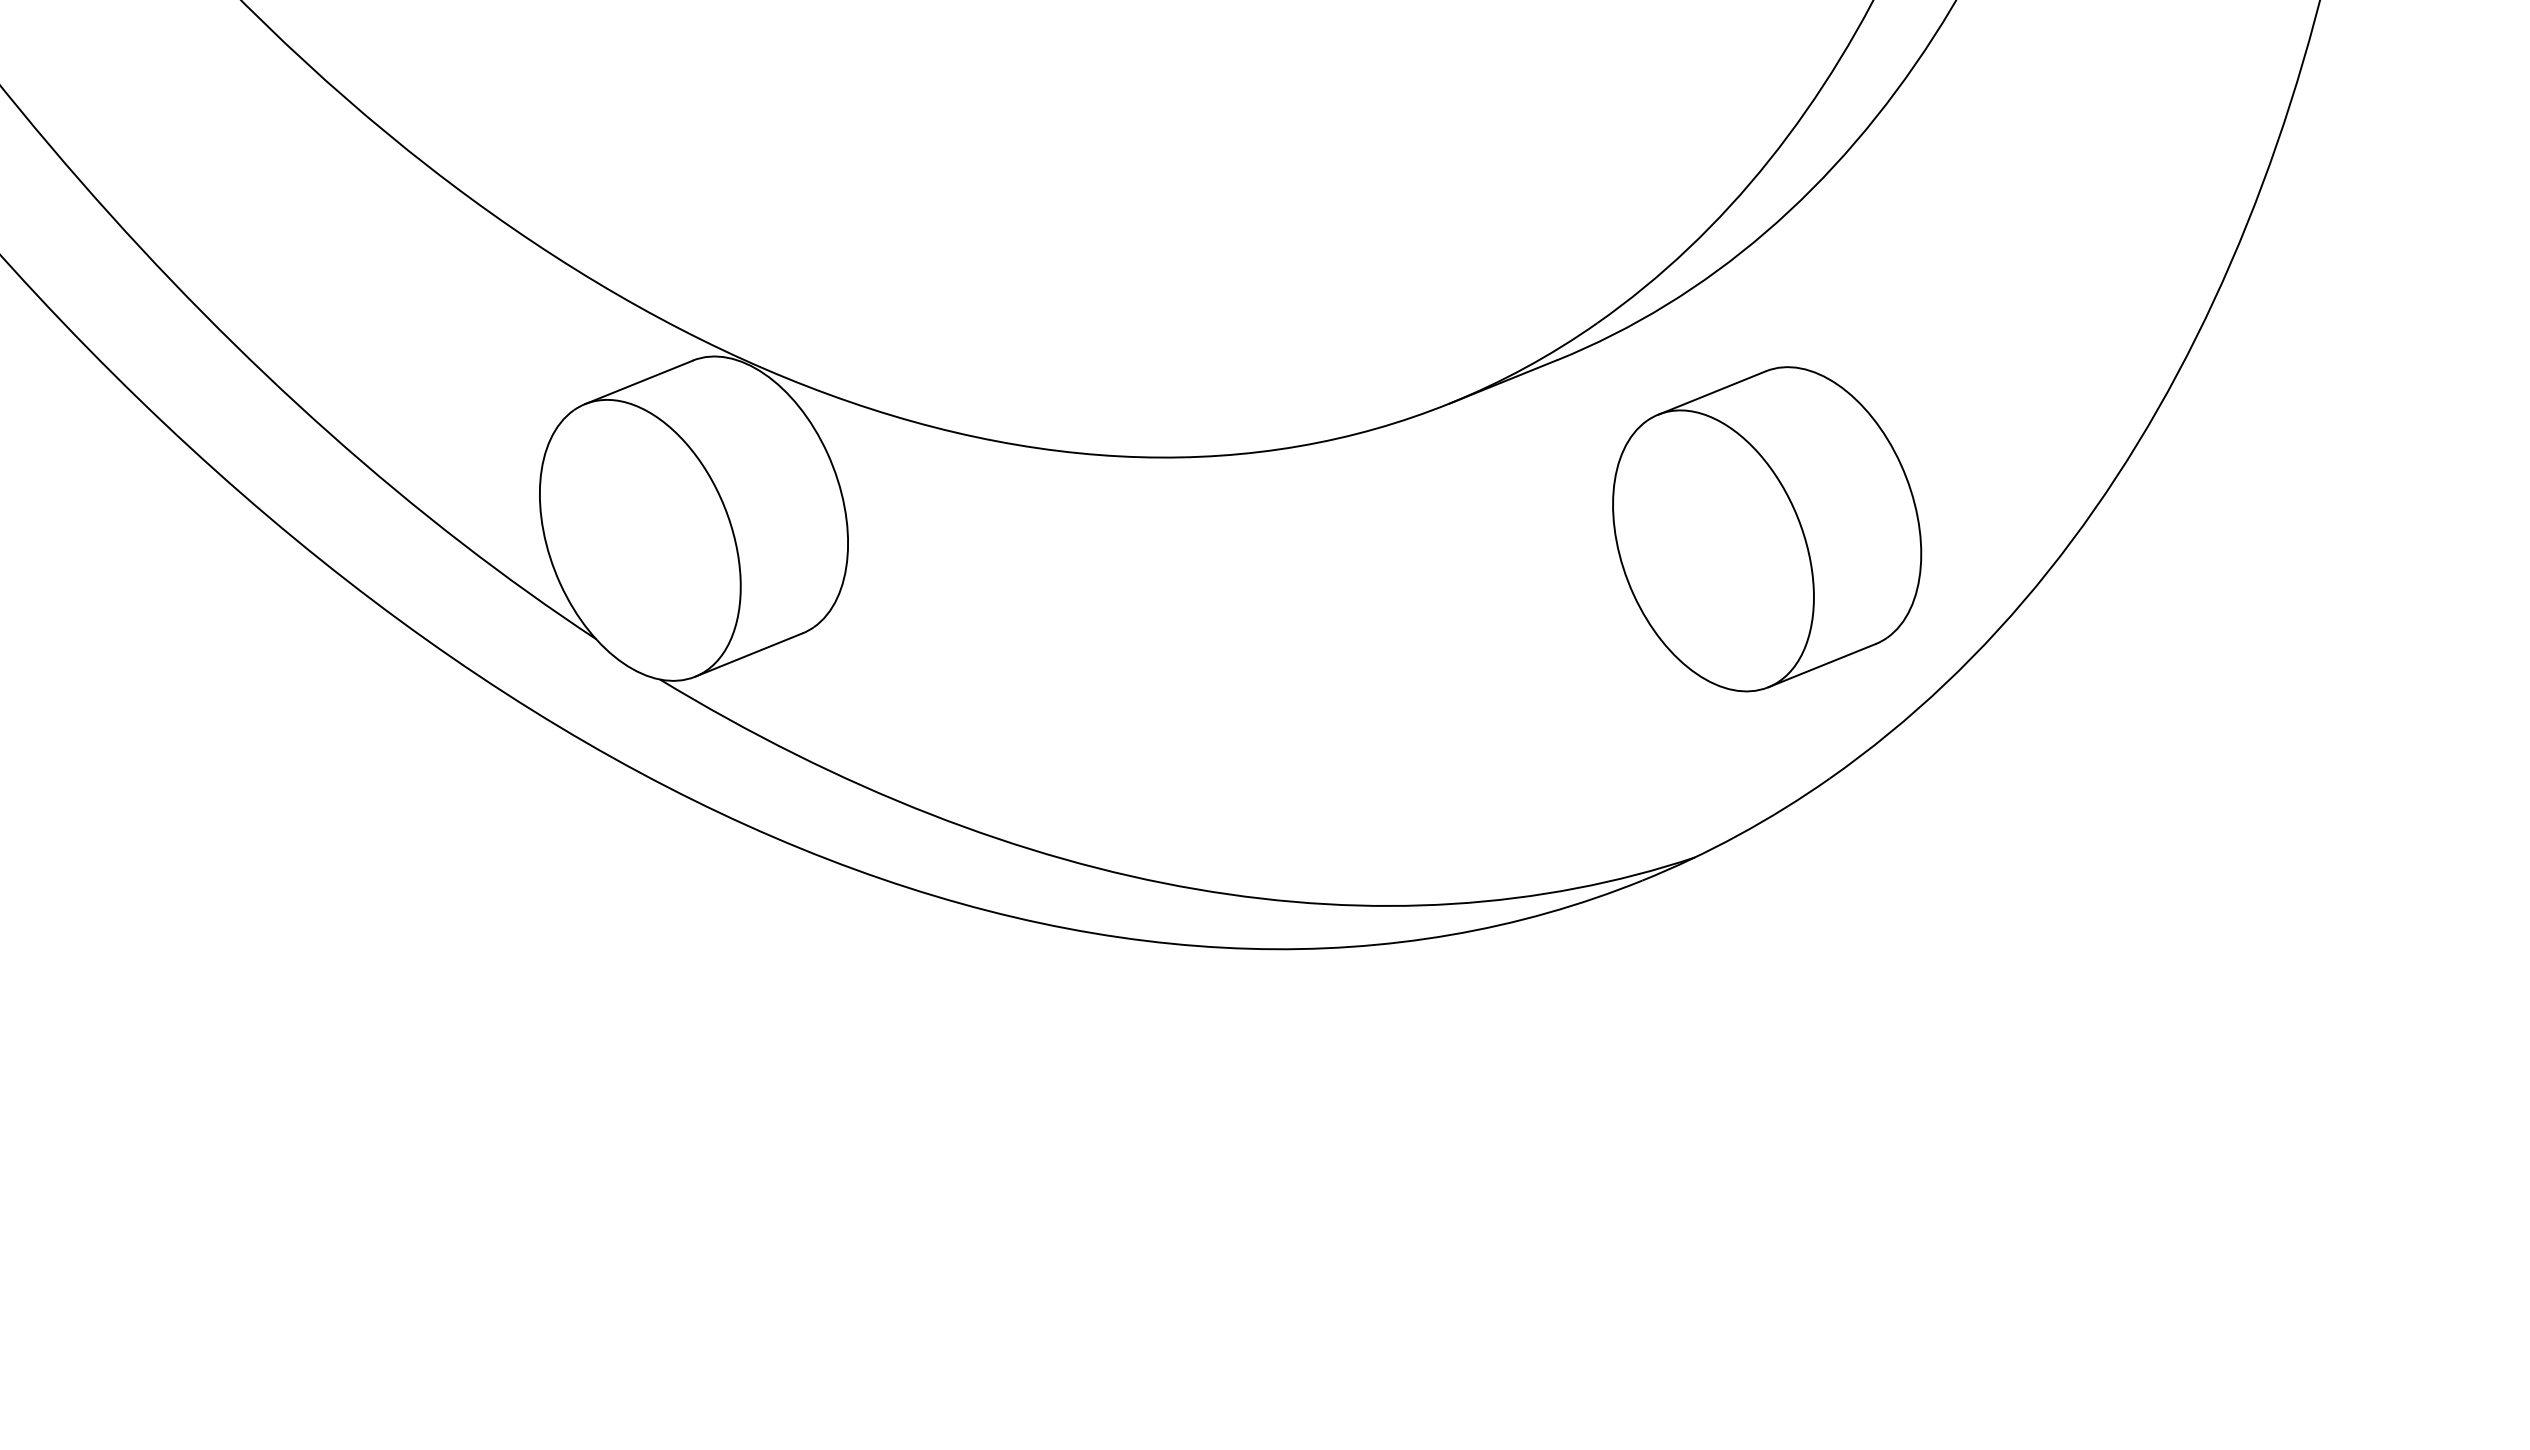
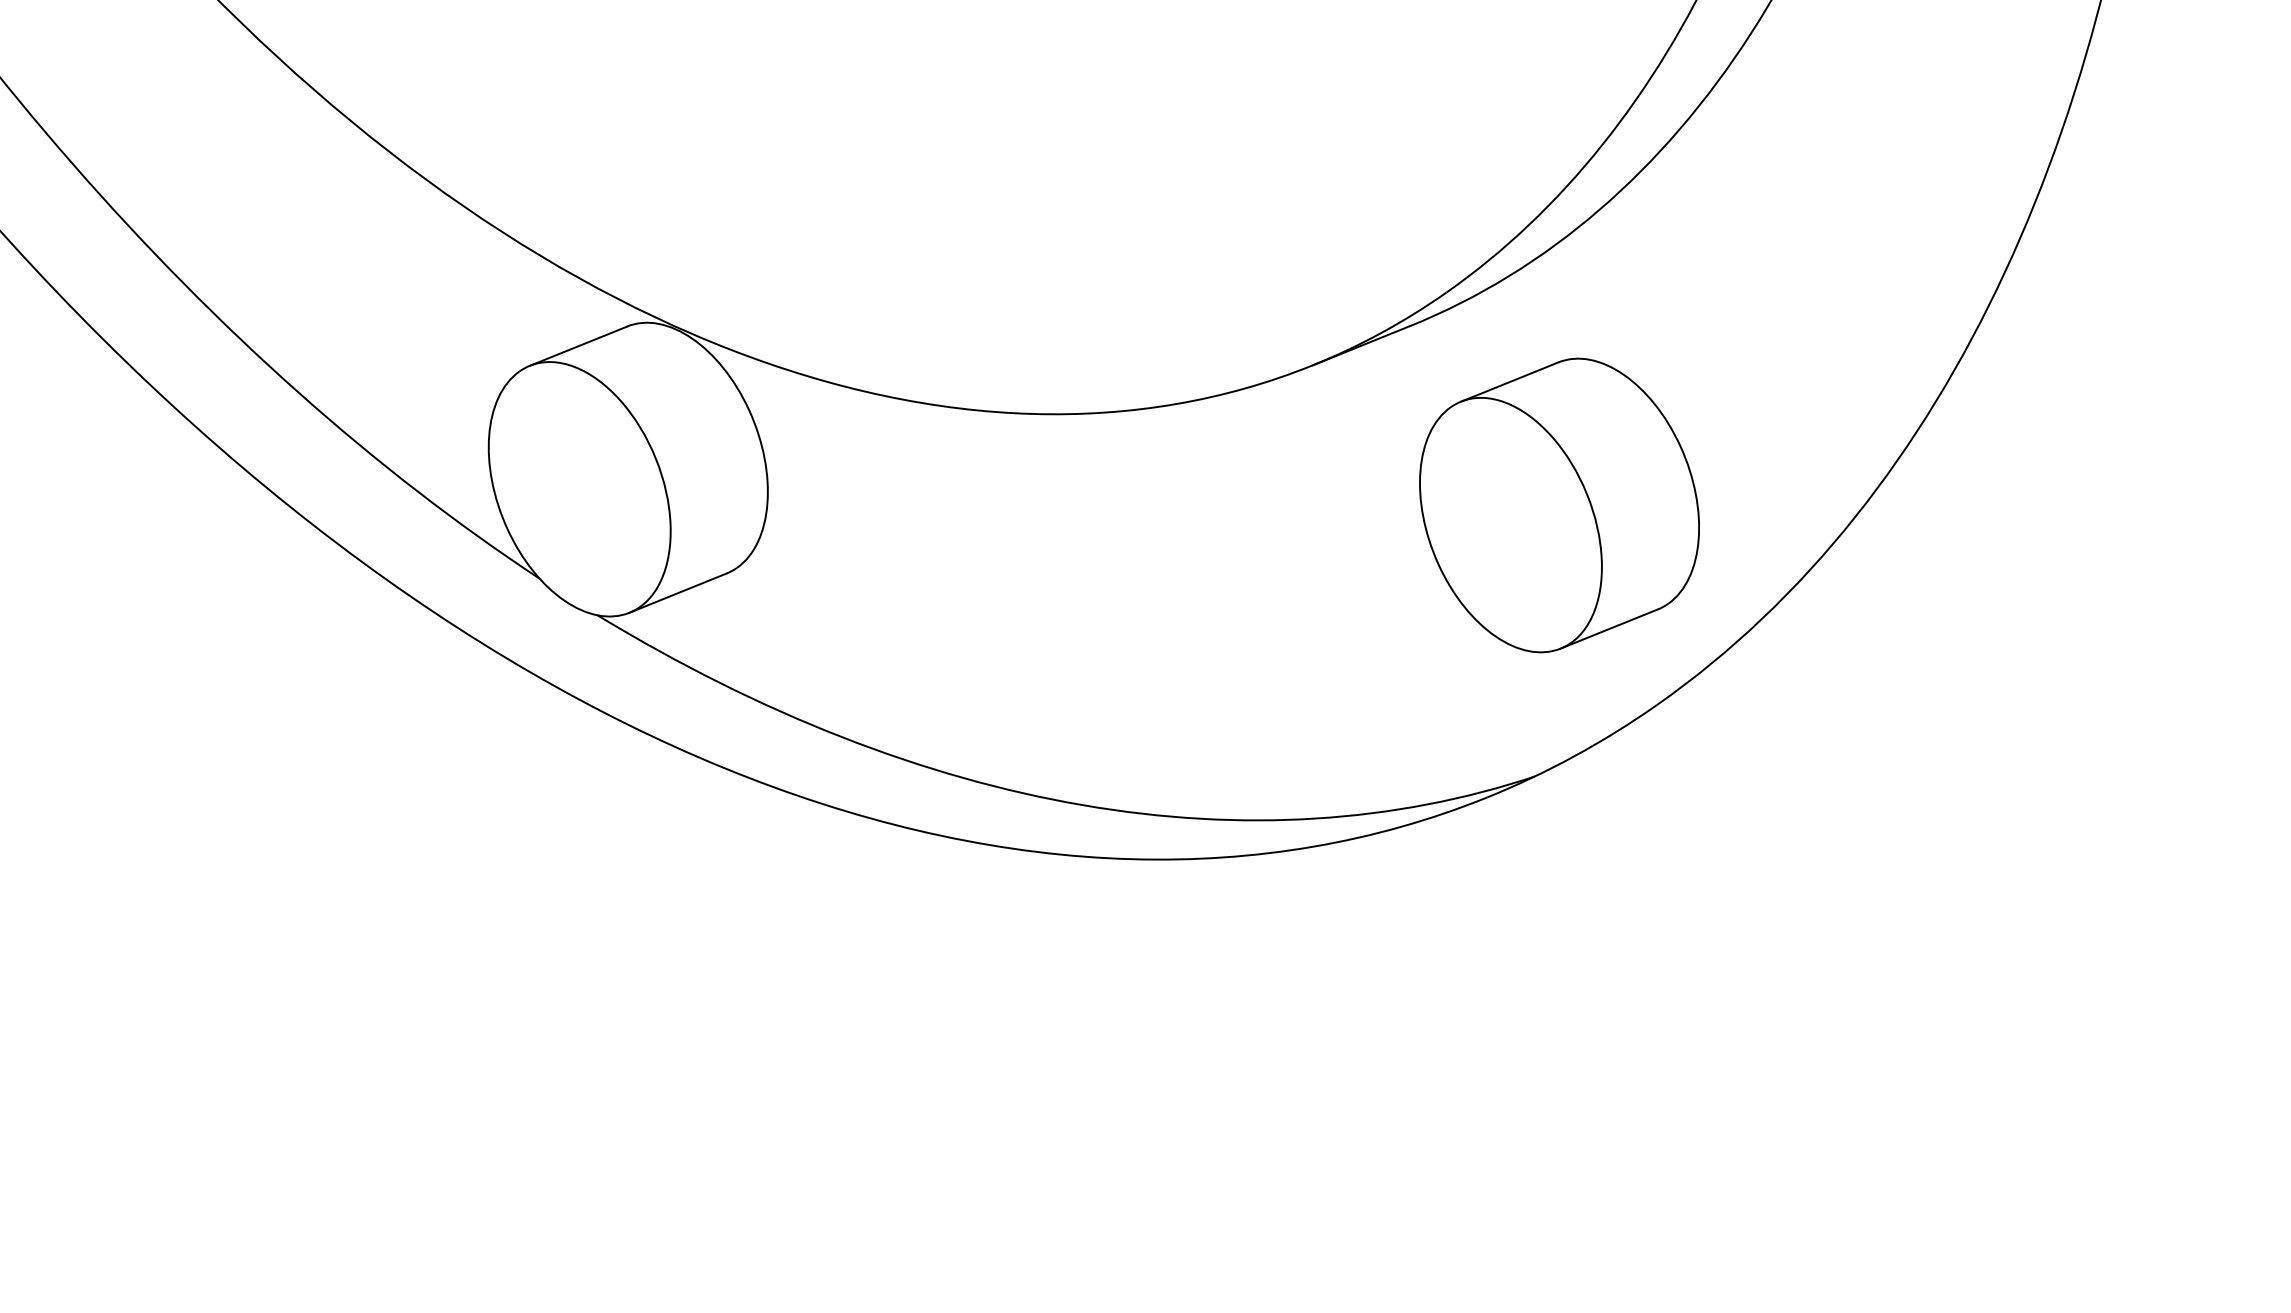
part: (1767, 529) -> (1559, 505), moved

